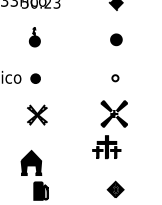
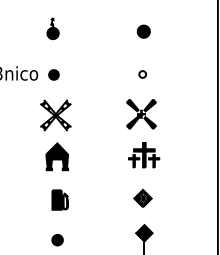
part: (37, 115) -> (55, 115), size x1.43
part: (107, 147) -> (144, 155), moved
part: (31, 162) -> (57, 156), moved

